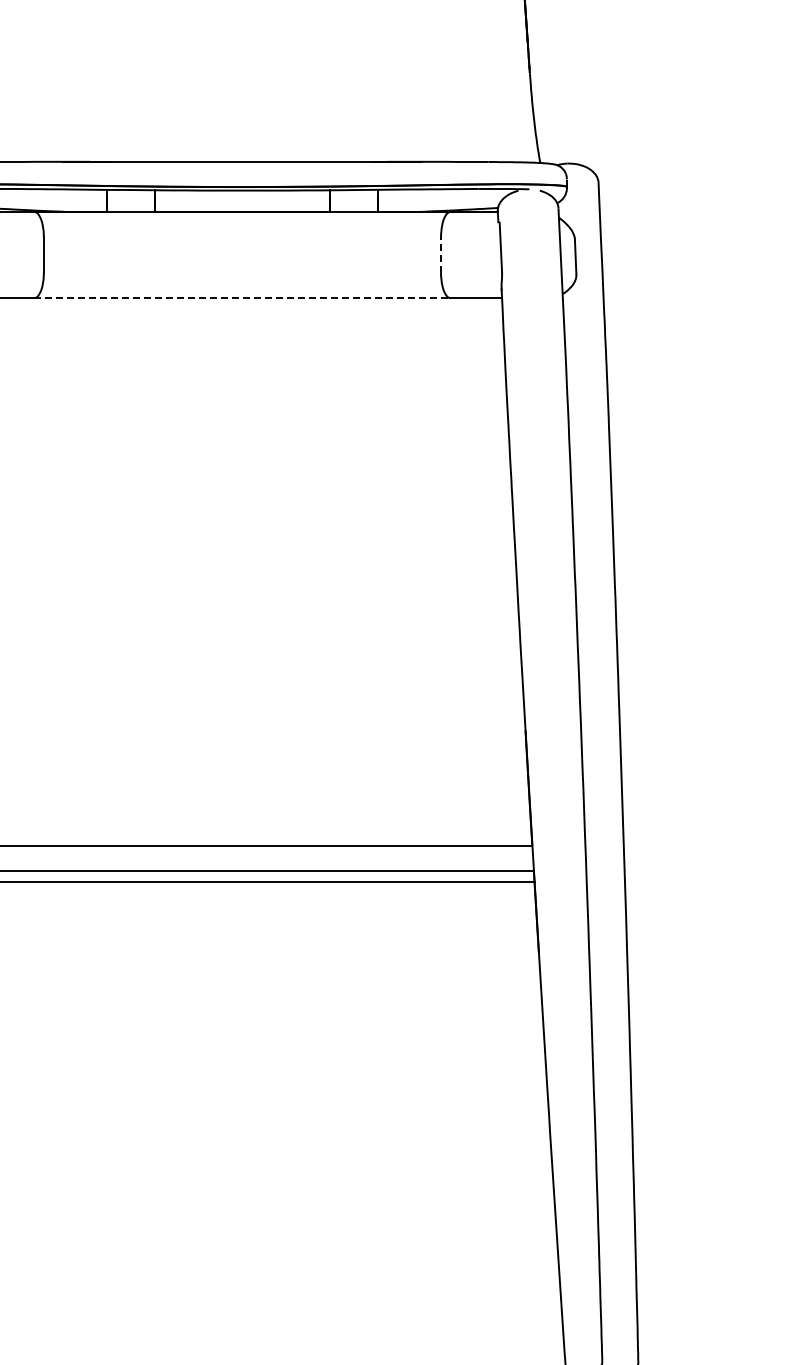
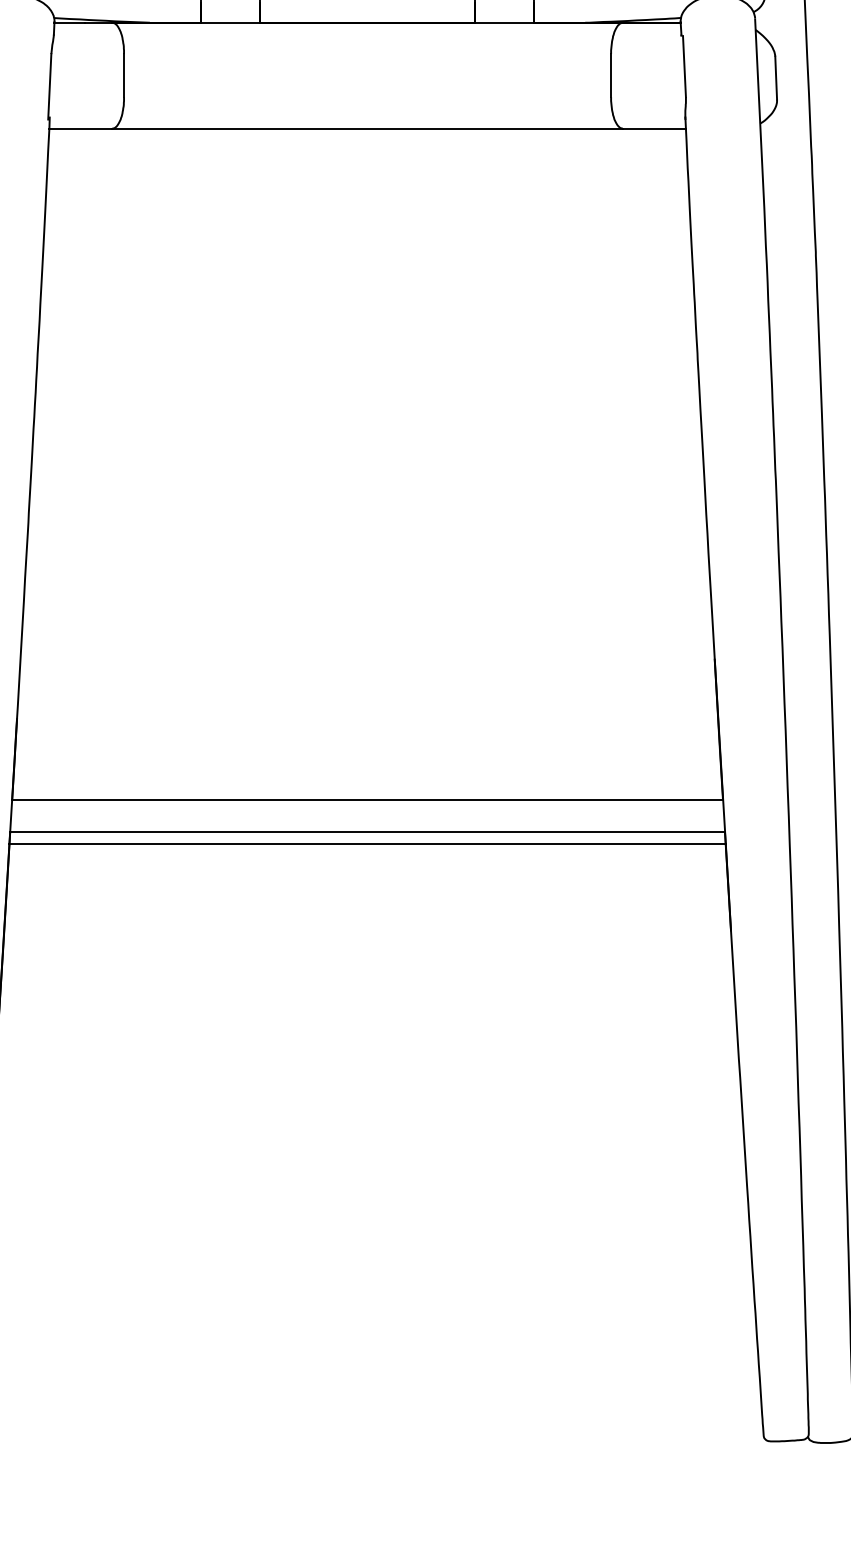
line: (441, 254) -> (611, 75), dashed -> solid
line: (242, 298) -> (367, 129), dashed -> solid

